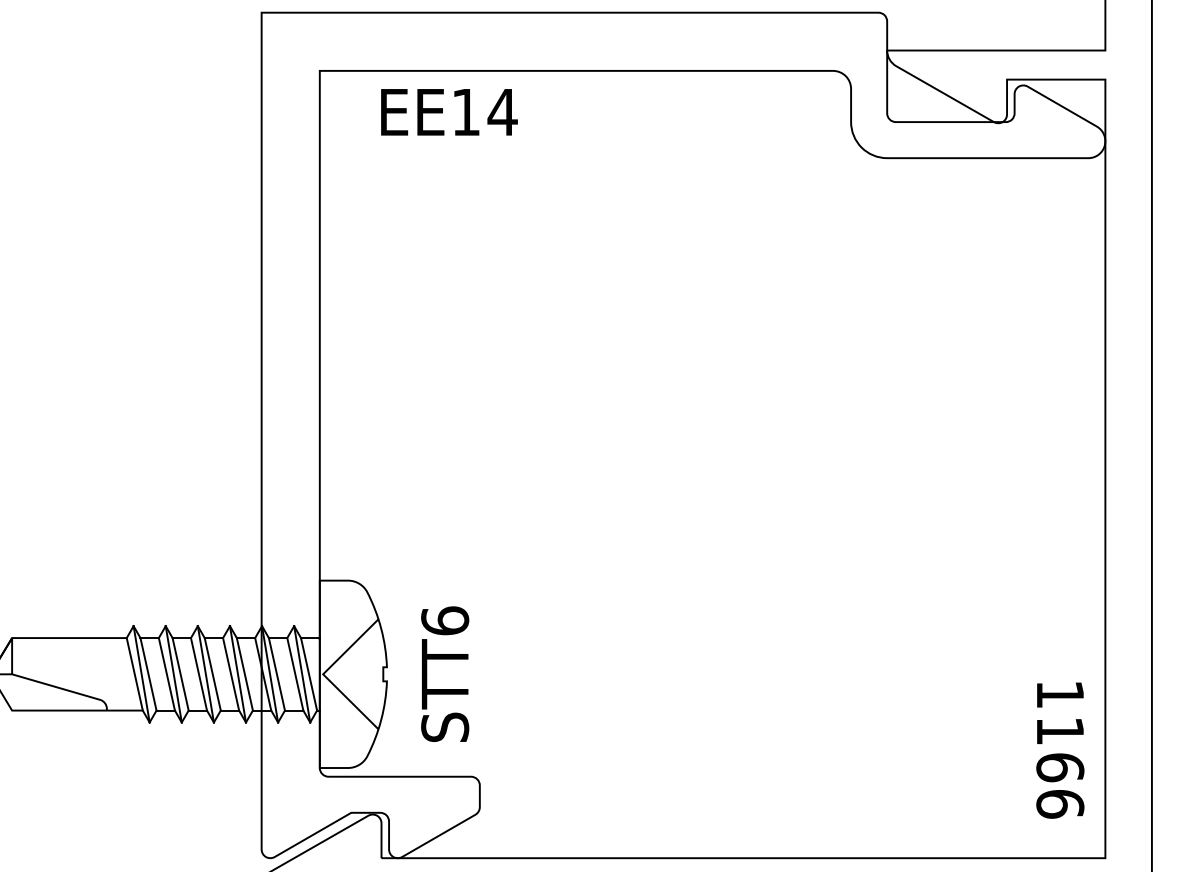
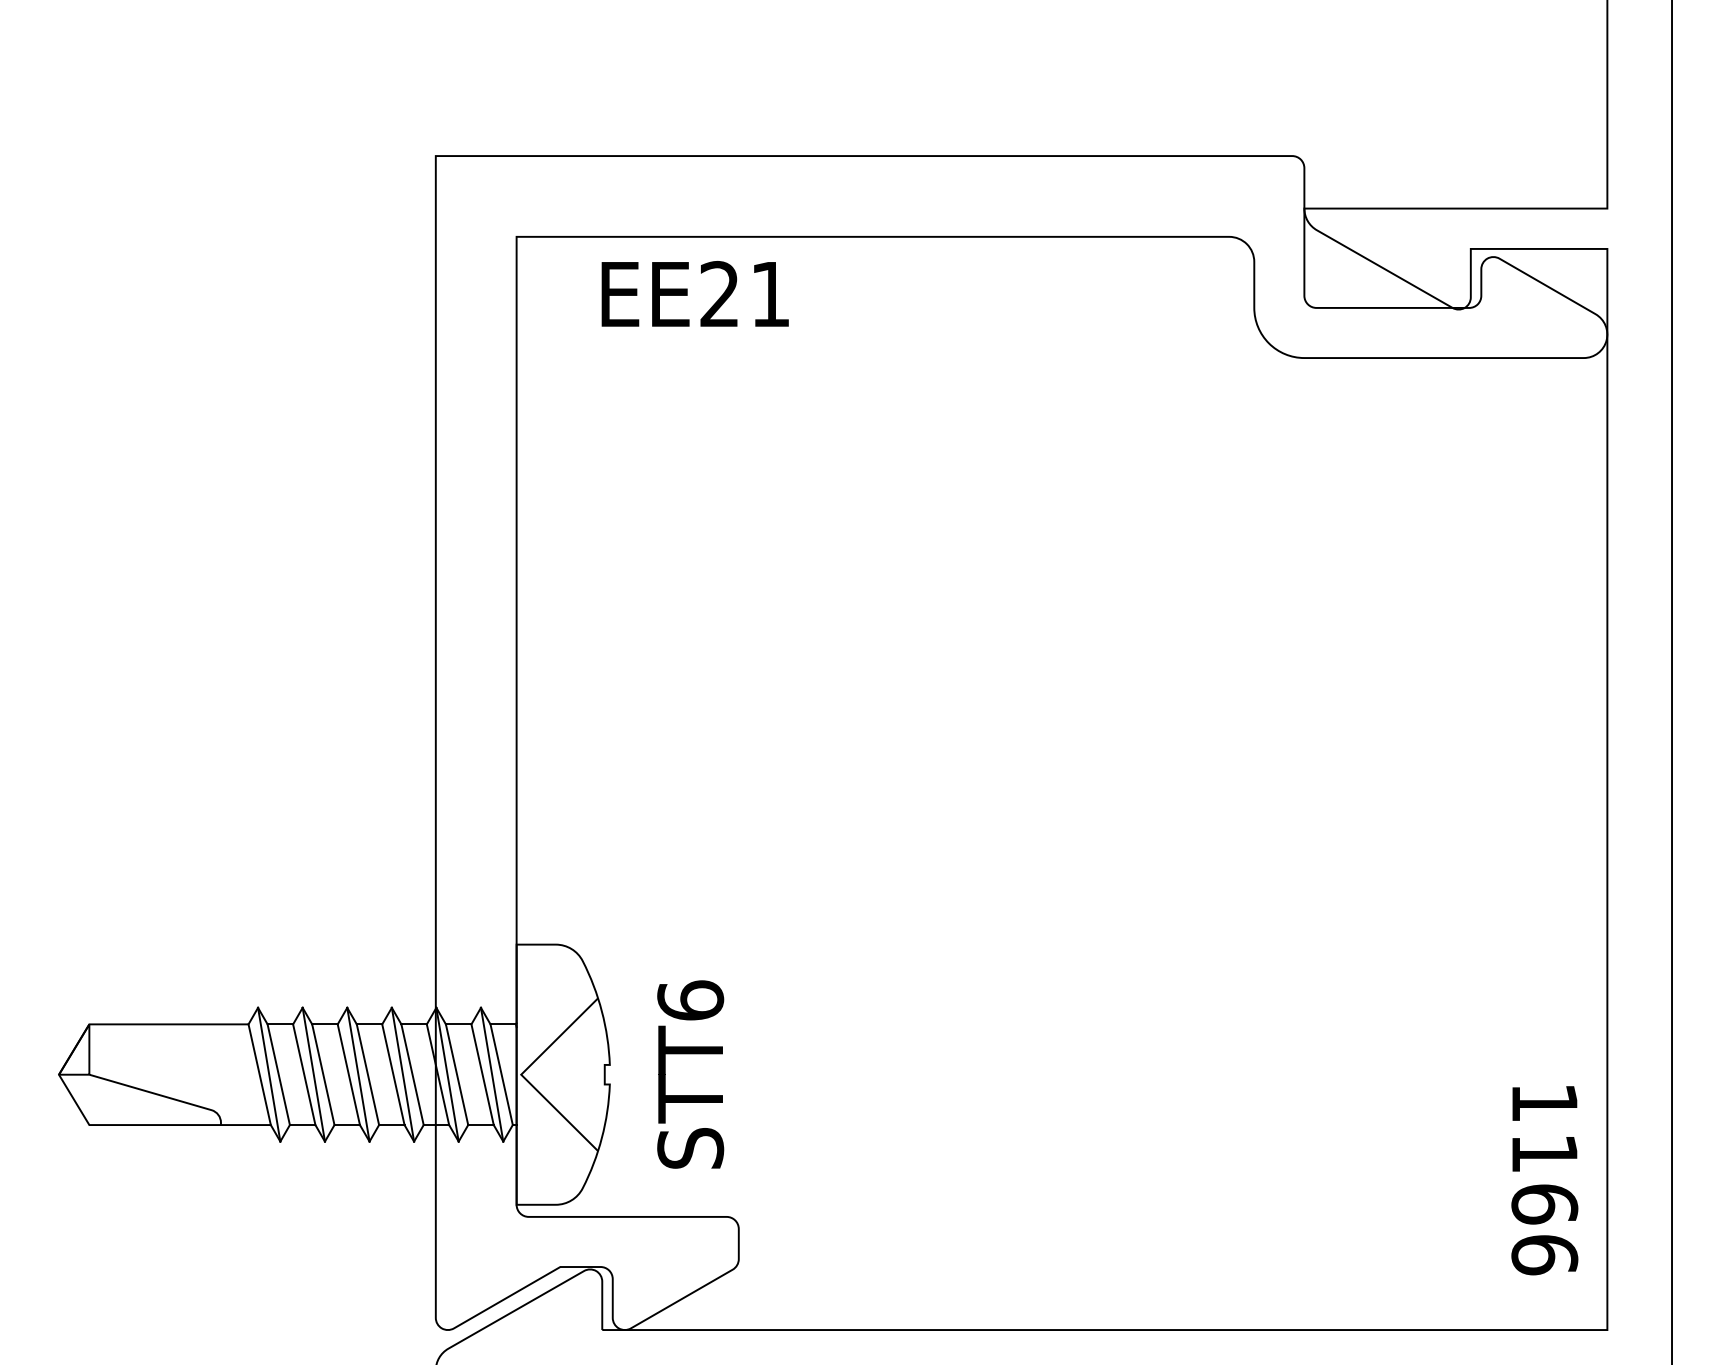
text: (484, 111) -> (745, 293), EE14 -> EE21

